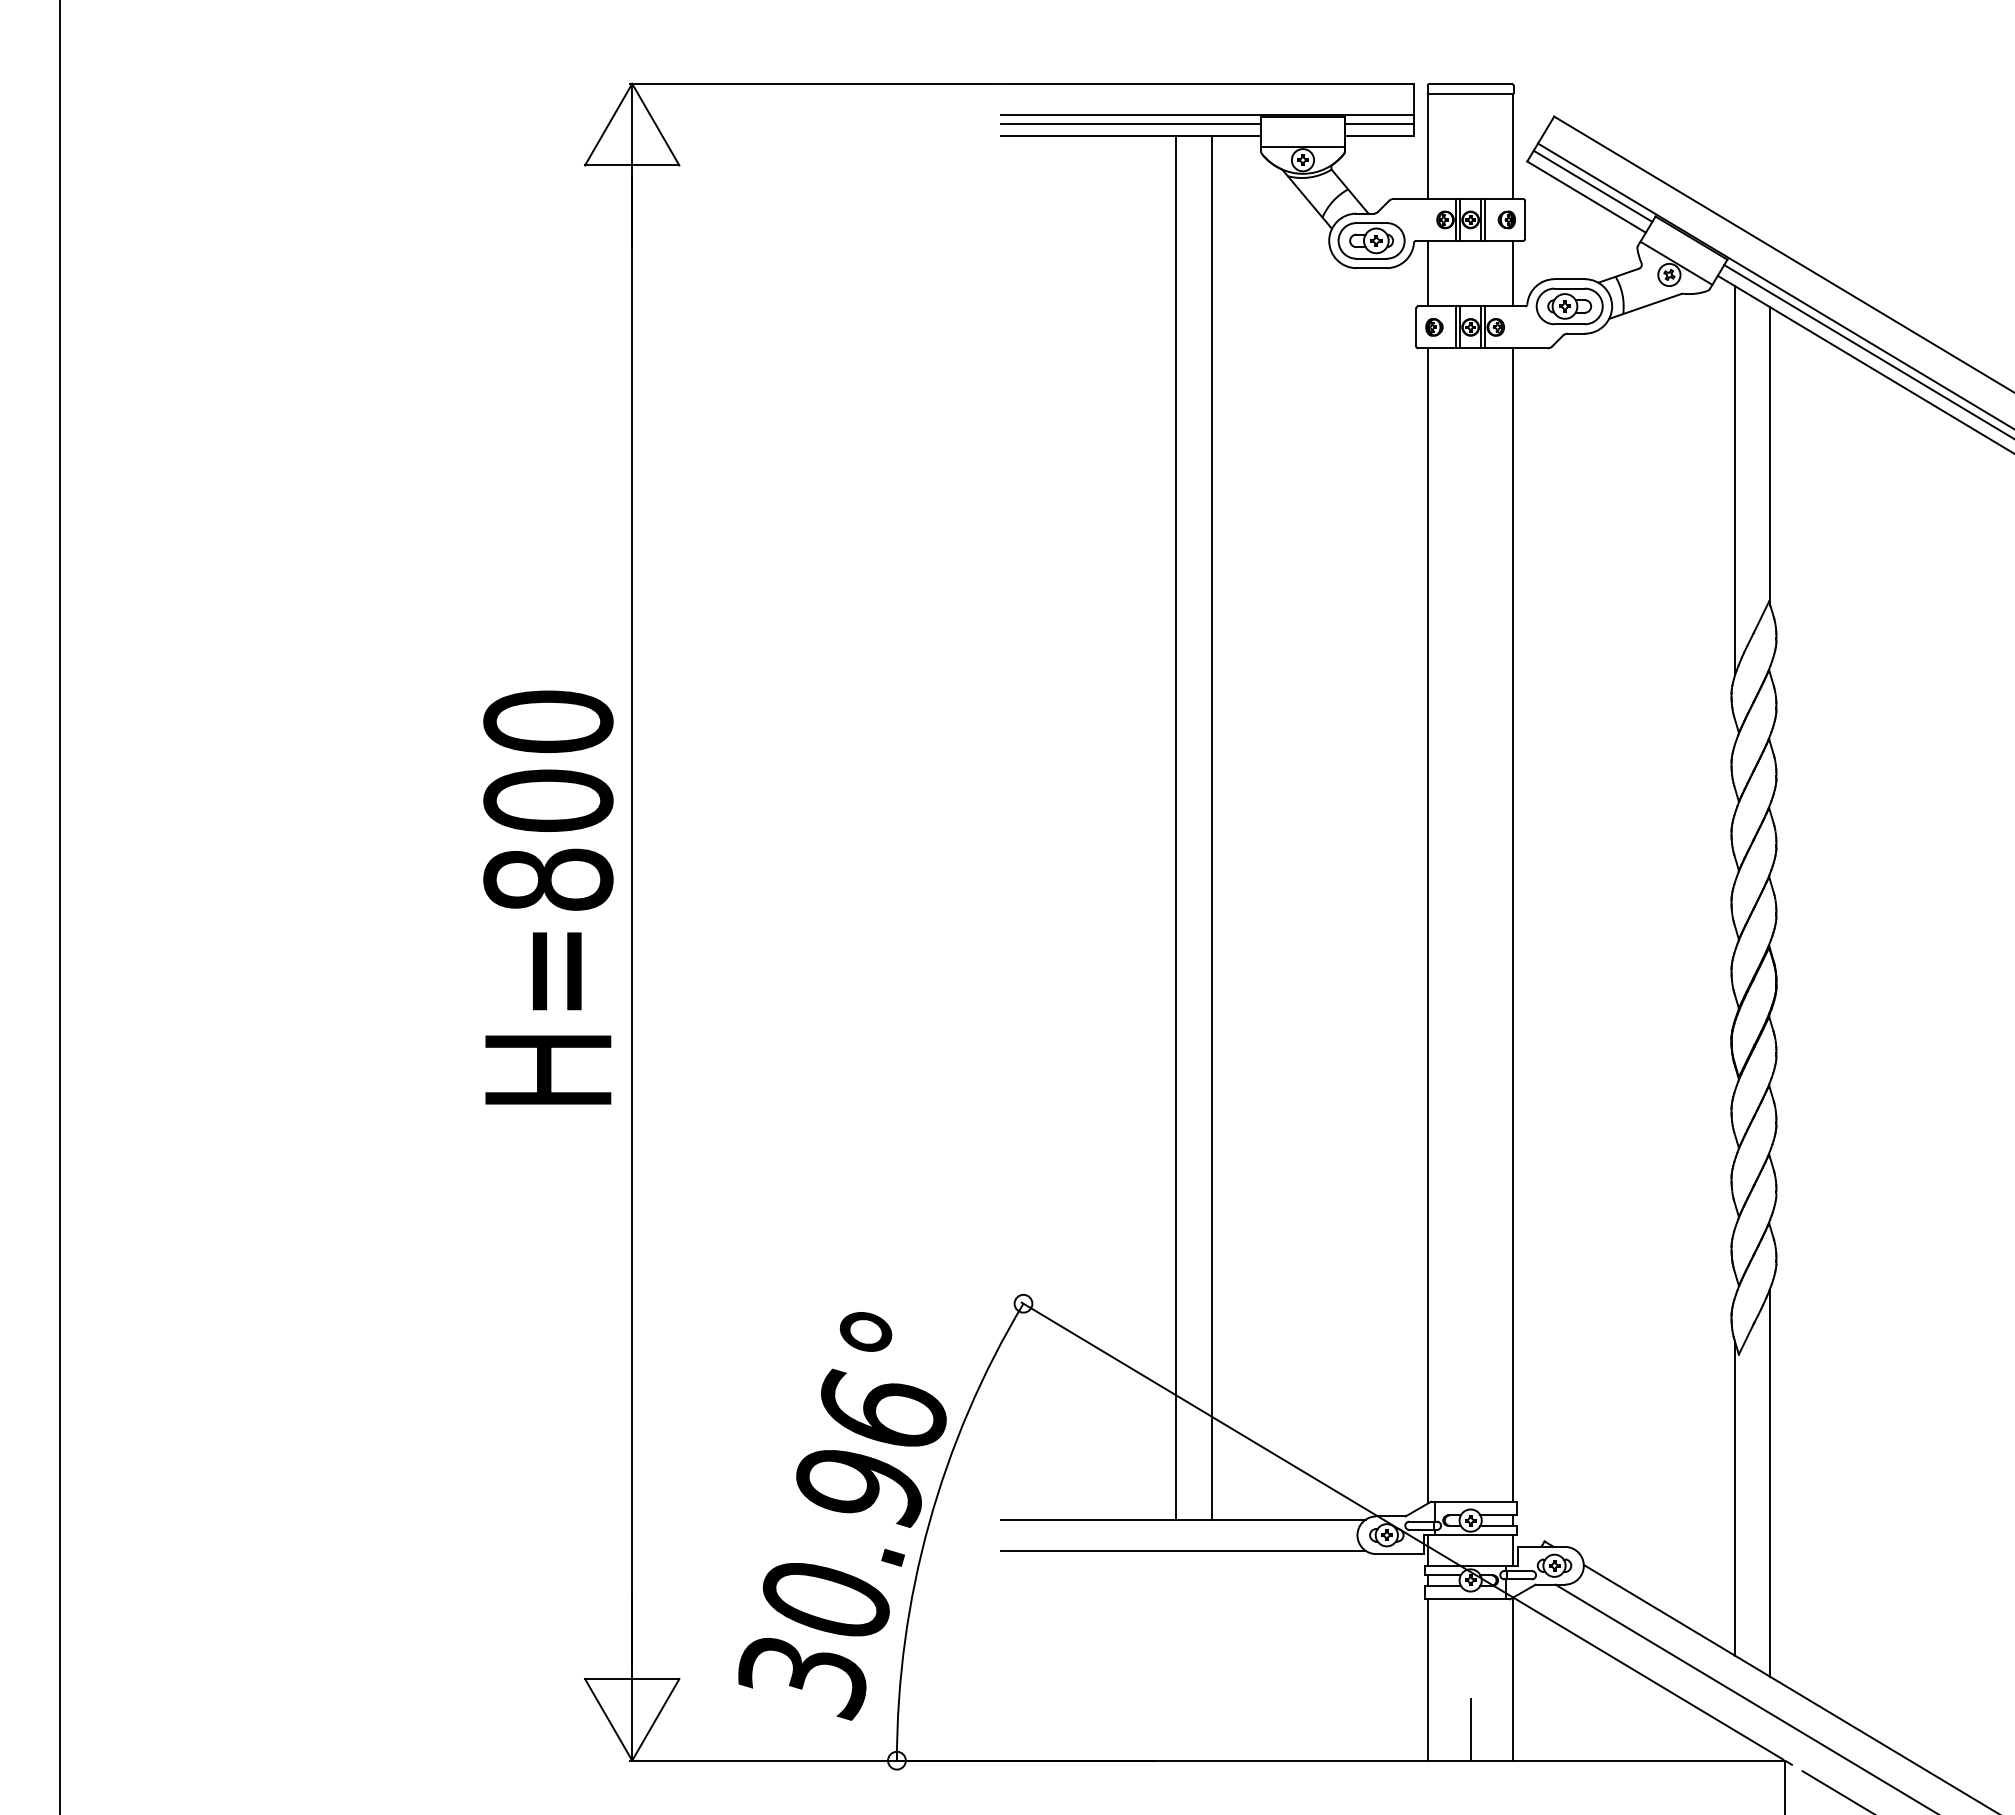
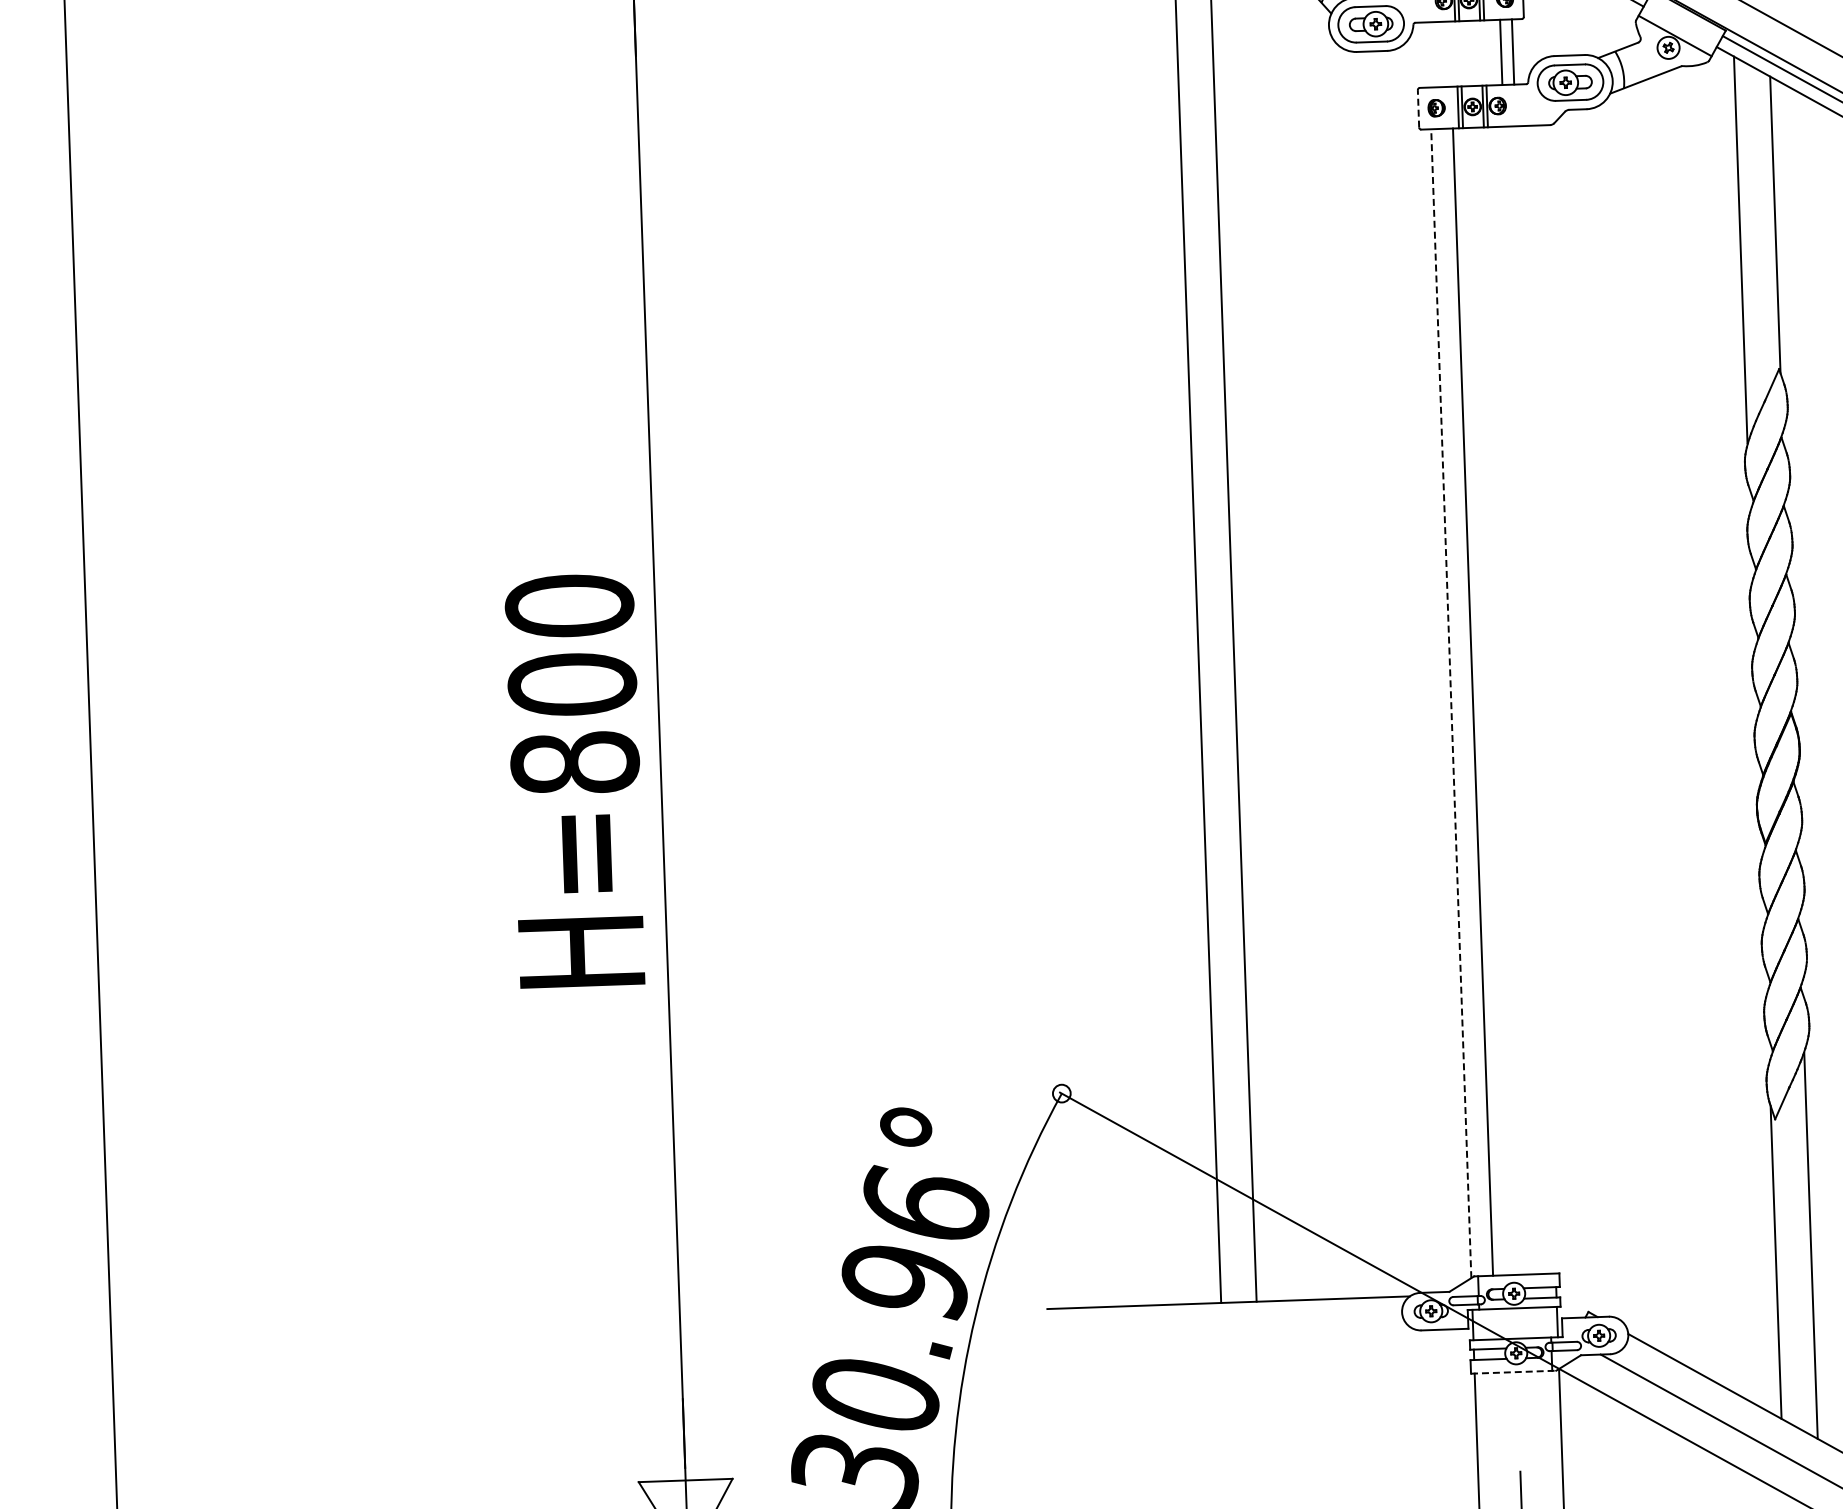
line: (1428, 273) -> (1501, 52), moved
line: (1416, 327) -> (1418, 108), solid -> dashed
text: (548, 897) -> (575, 780), moved
line: (1513, 924) -> (1473, 701), moved
line: (1428, 925) -> (1451, 703), solid -> dashed
line: (1183, 1550) -> (1229, 1333), removed
line: (1467, 1599) -> (1513, 1372), solid -> dashed

